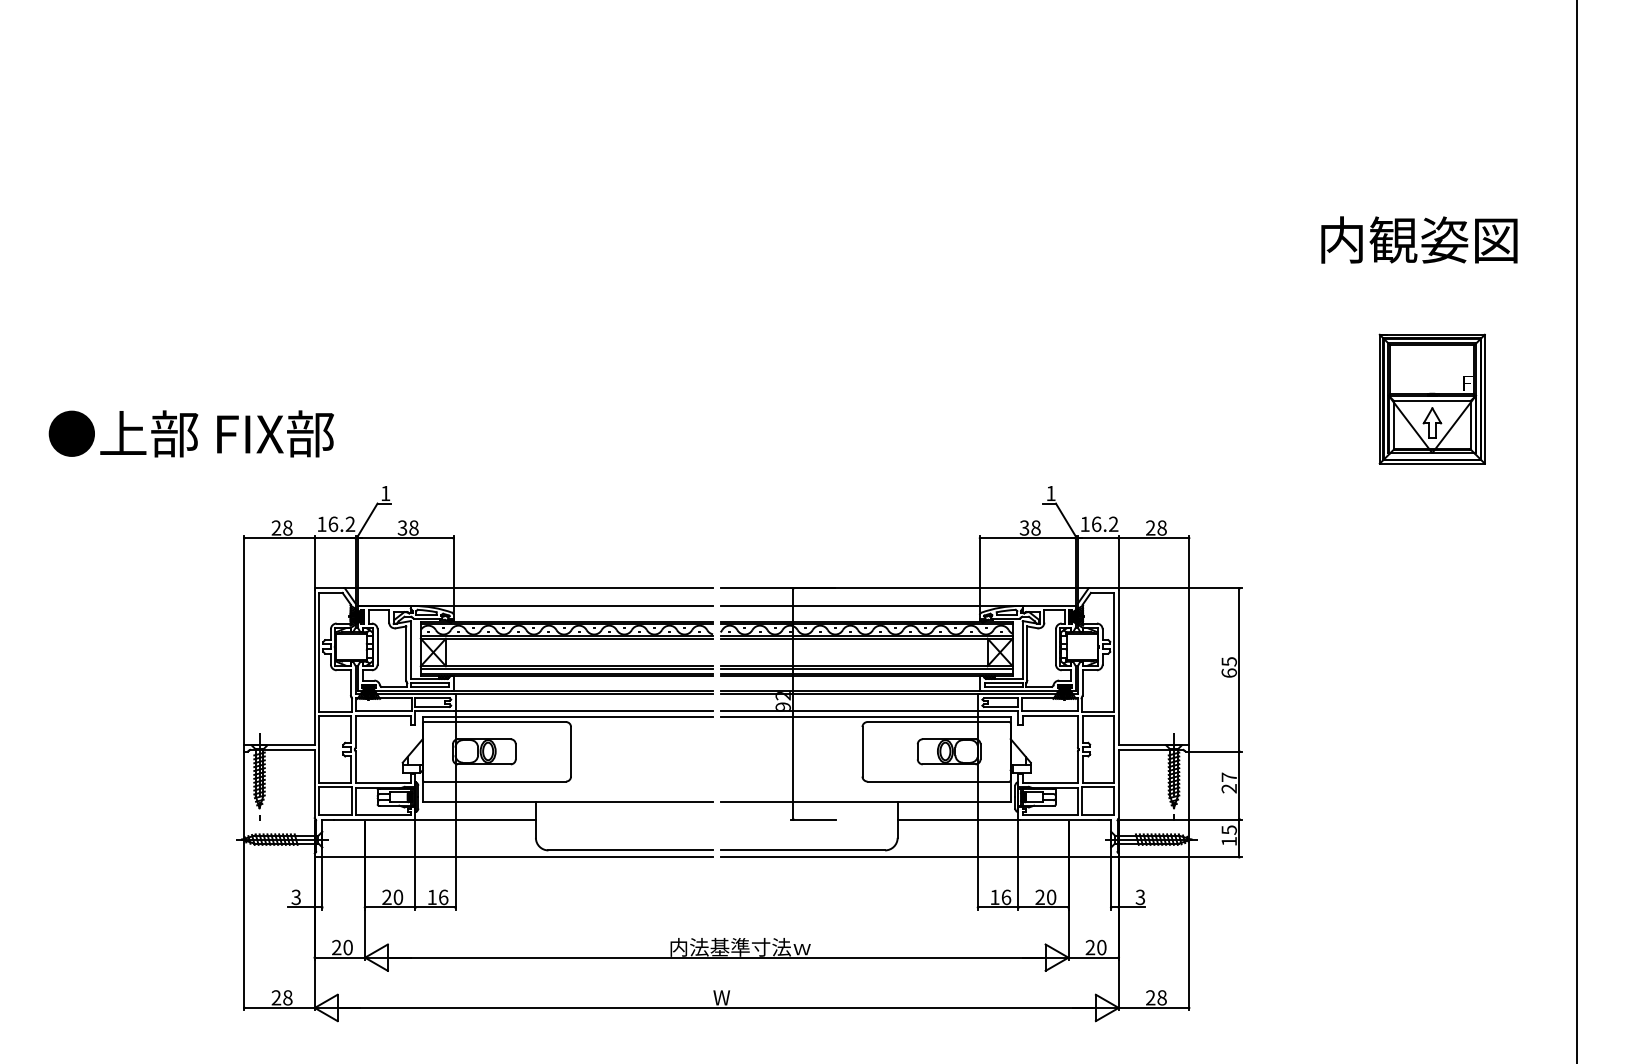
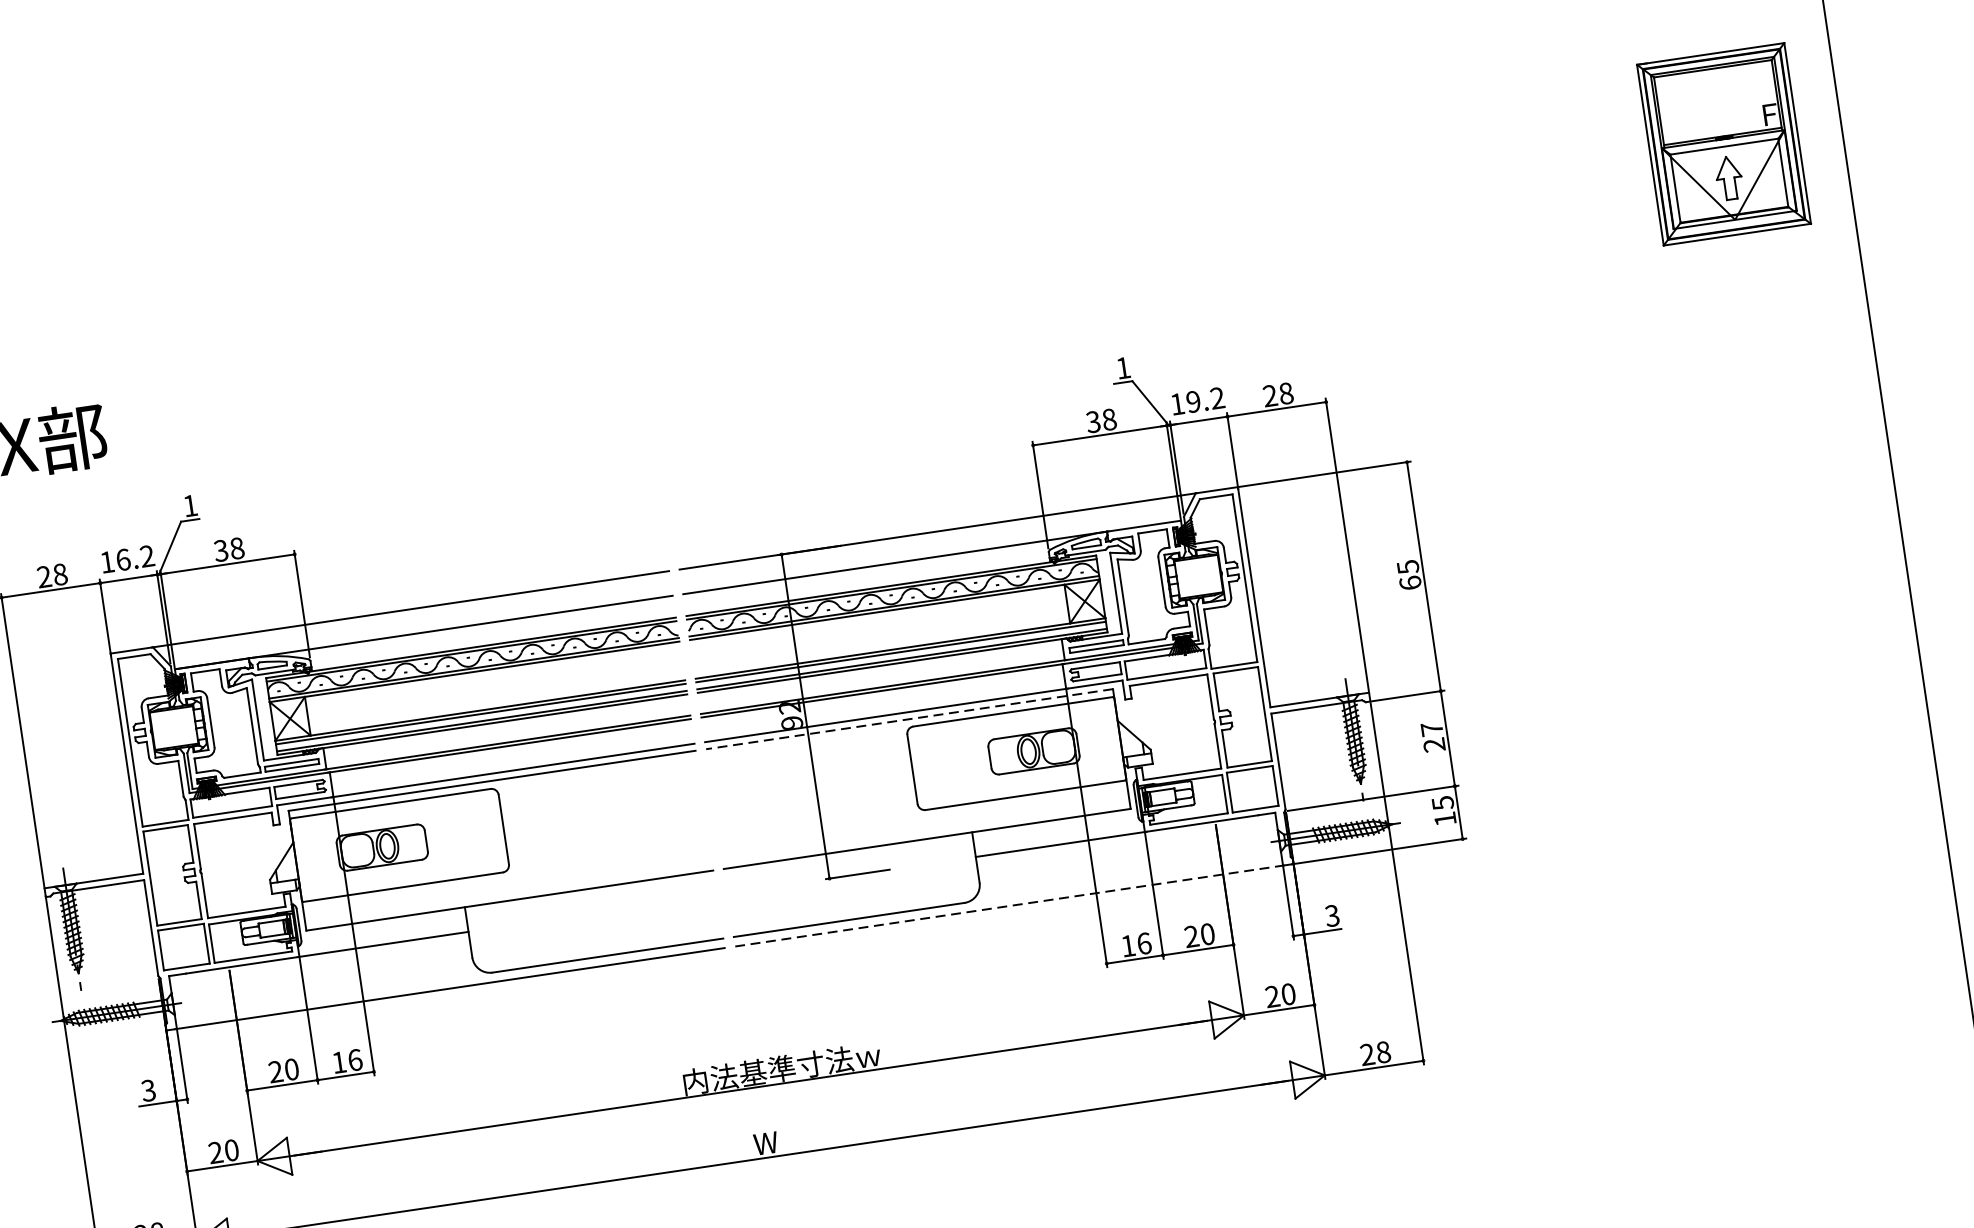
part: (1431, 398) -> (1722, 143), moved
text: (1096, 524) -> (1193, 402), 16.2 -> 19.2
line: (865, 716) -> (909, 719), solid -> dashed
line: (916, 857) -> (1010, 906), solid -> dashed

